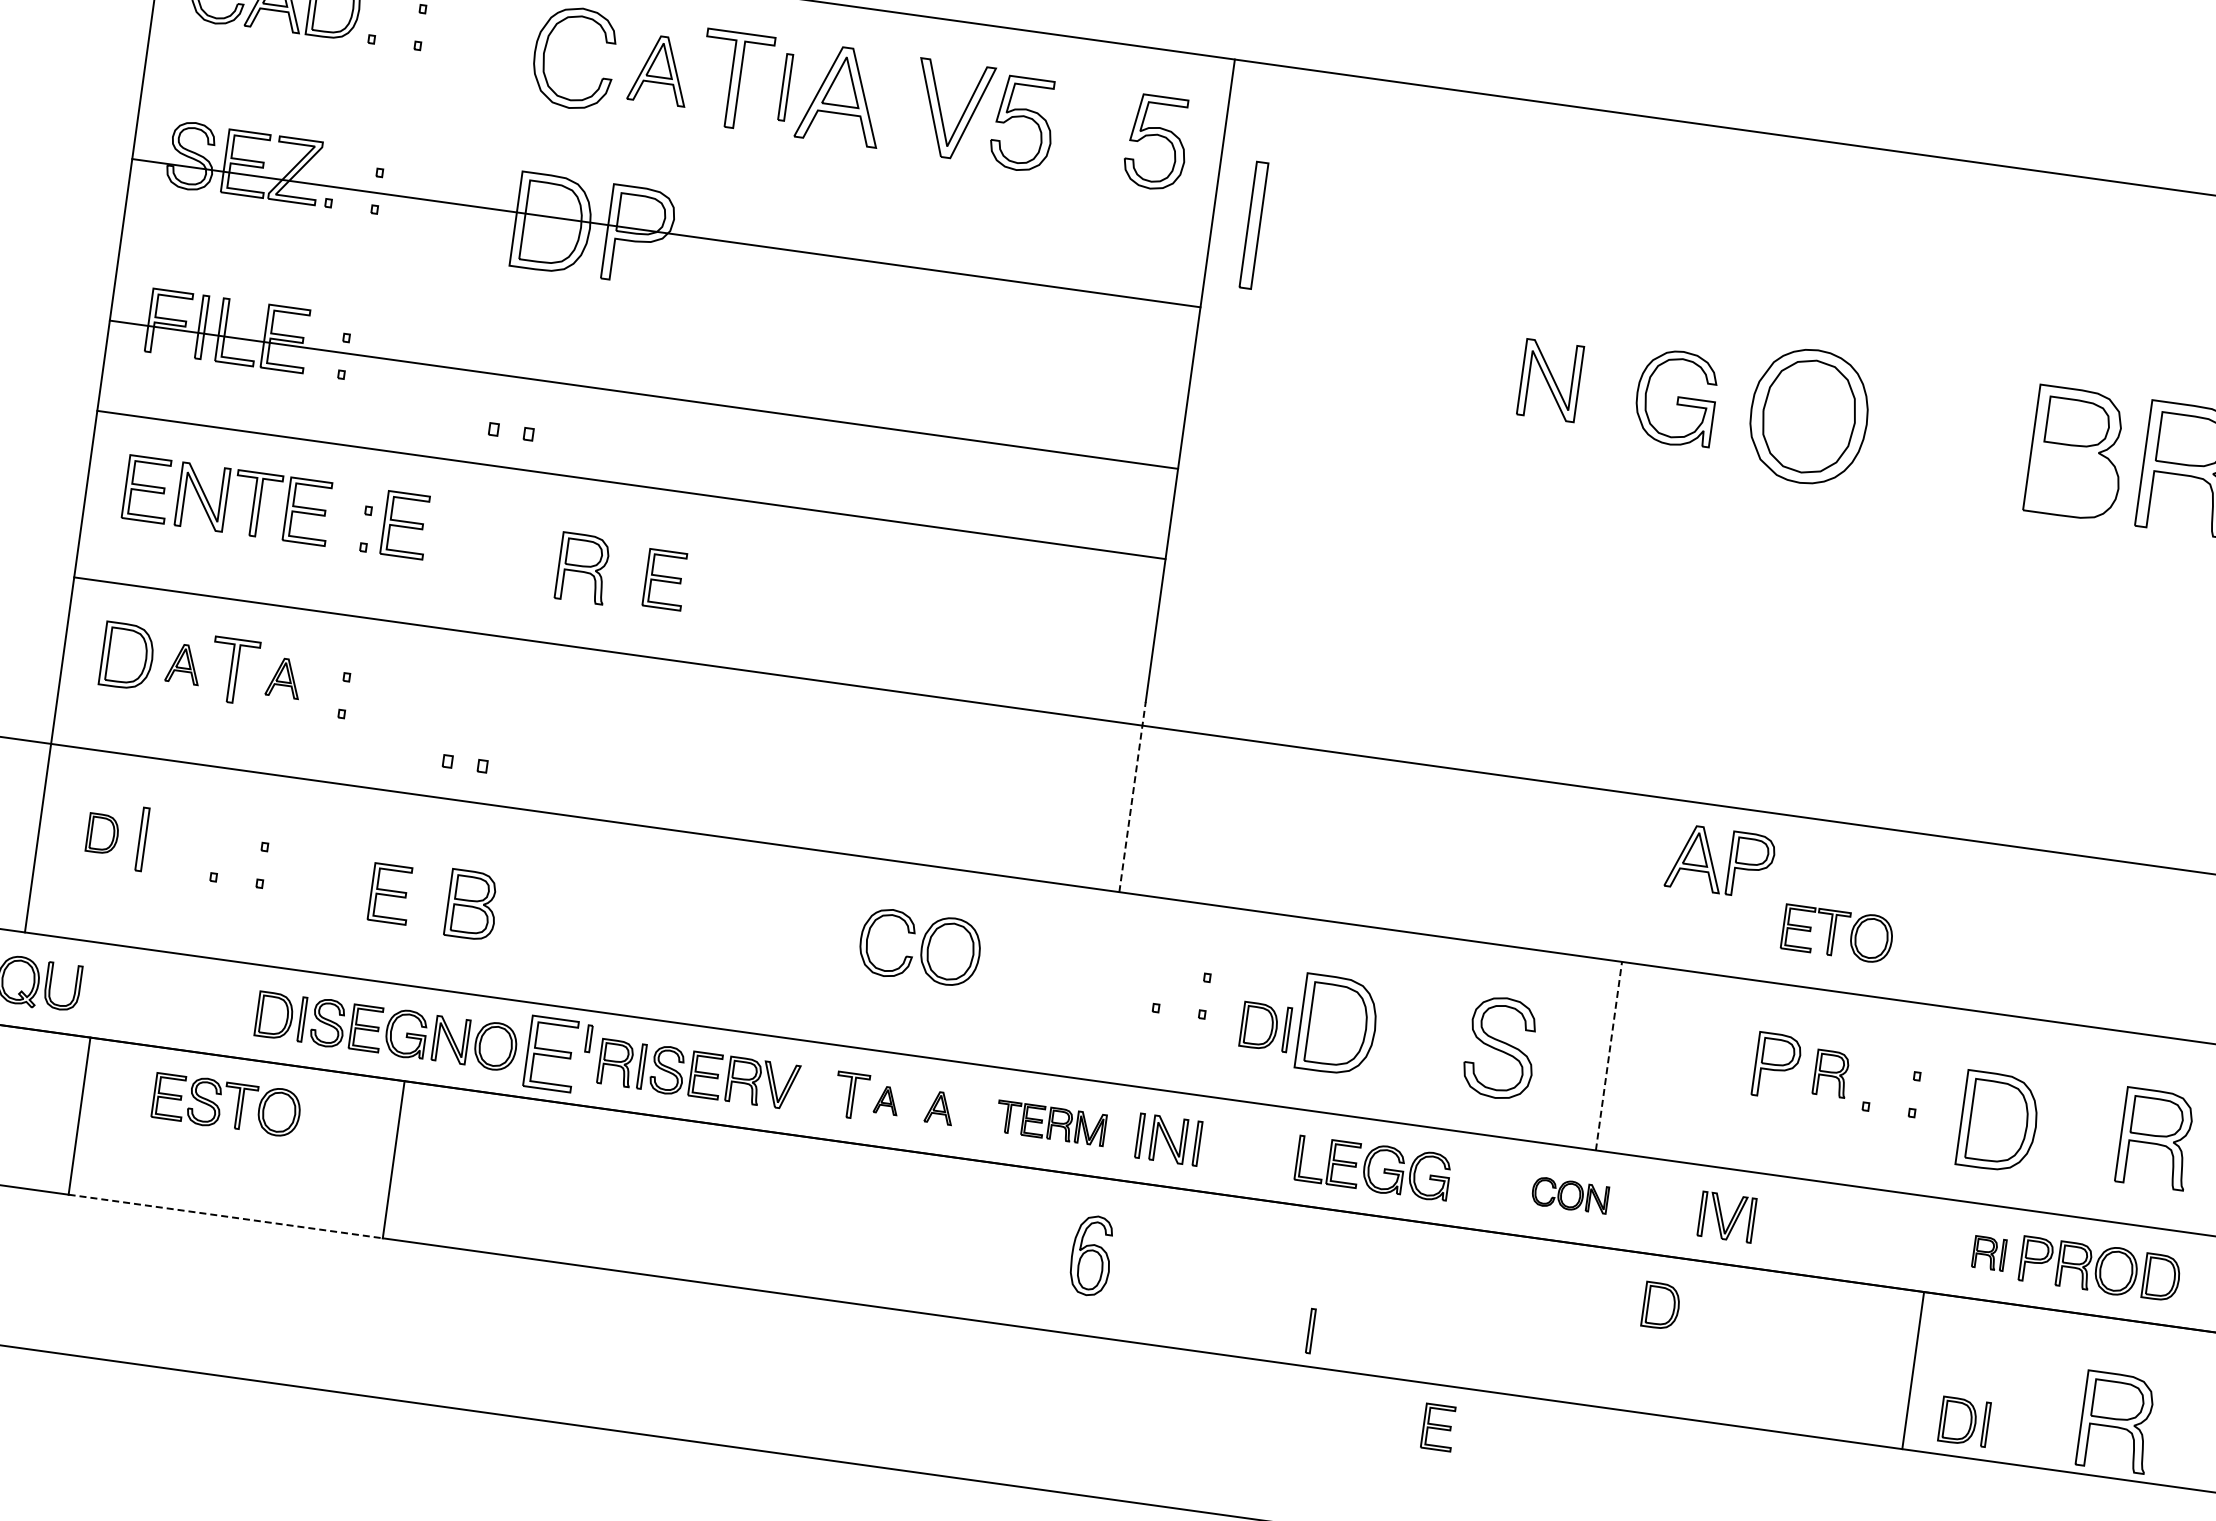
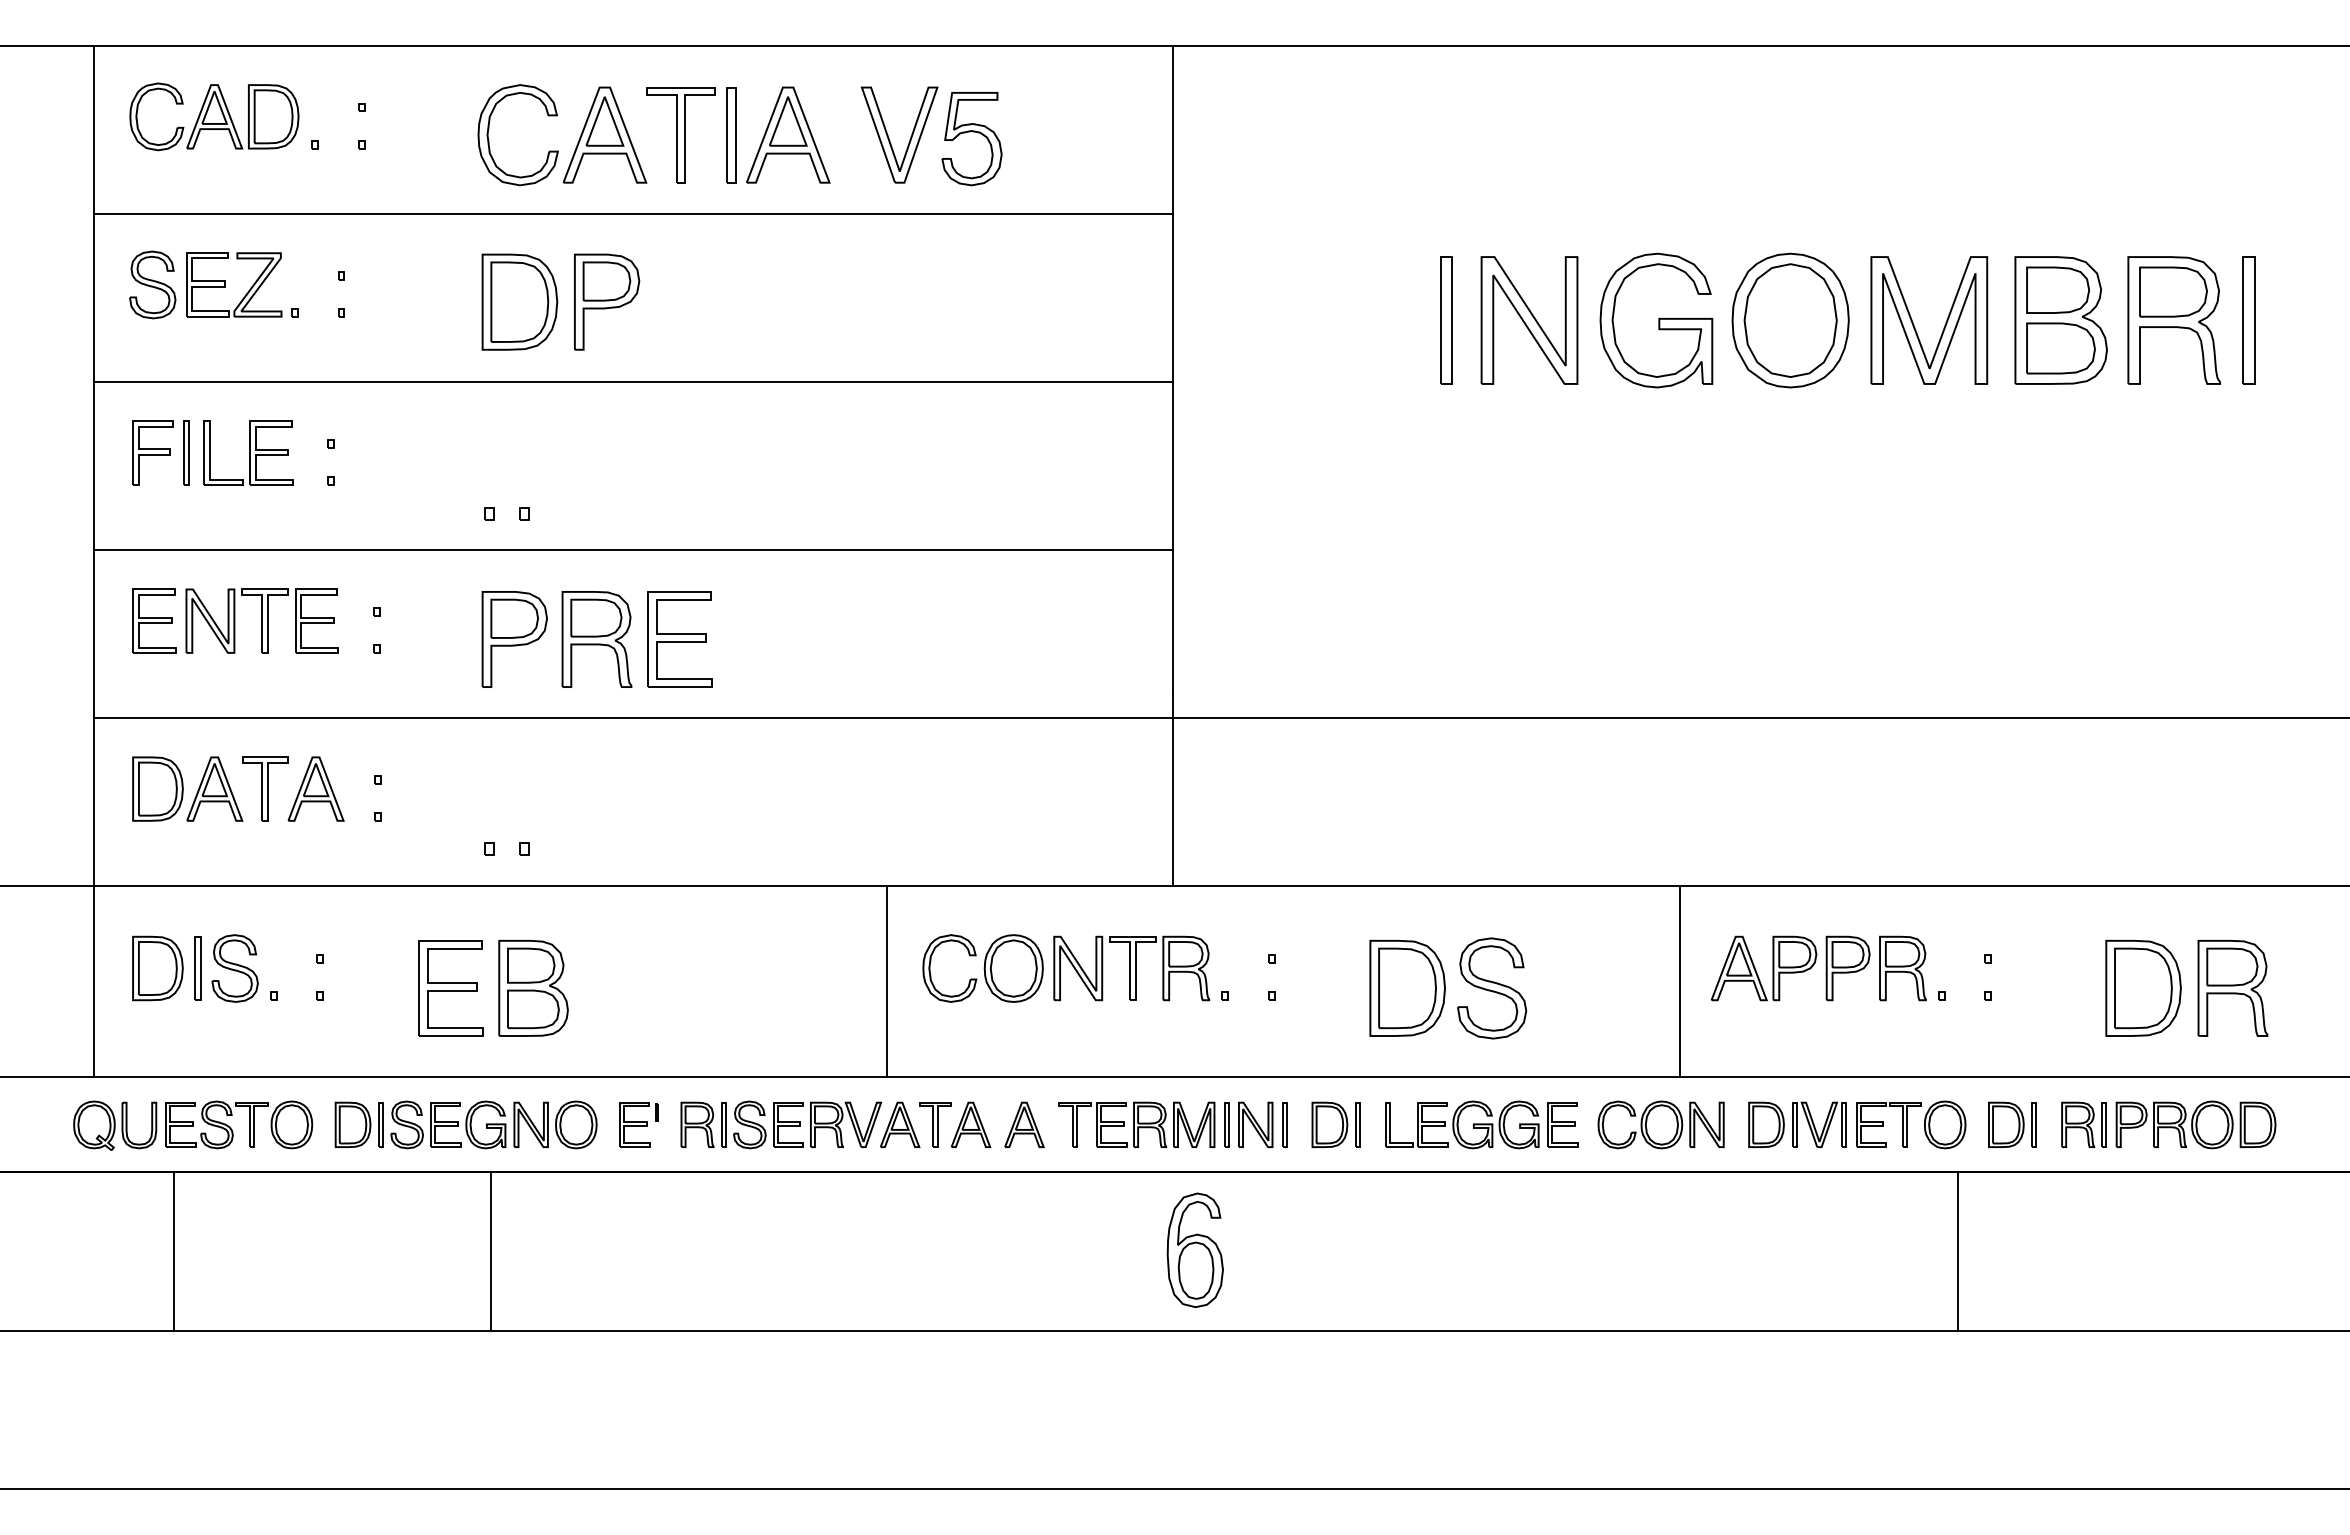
part: (659, 69) -> (604, 134), size x1.43
part: (785, 87) -> (731, 135), size x1.43
part: (1156, 136) -> (1105, 132), removed
part: (1253, 225) -> (1446, 320), moved
line: (666, 232) -> (633, 213), moved
part: (1550, 380) -> (1529, 320), size x1.67
line: (643, 395) -> (633, 382), moved
part: (1676, 398) -> (1656, 320), size x1.43
part: (1931, 437) -> (1914, 324), added
part: (2072, 481) -> (2060, 348), added
part: (405, 524) -> (415, 620), removed
part: (501, 557) -> (514, 639), added
part: (582, 568) -> (596, 639), size x1.43
part: (664, 579) -> (679, 639), size x1.67
part: (183, 663) -> (214, 788), size x1.67
part: (283, 677) -> (315, 788), size x1.67
line: (1132, 797) -> (1172, 790), dashed -> solid
part: (102, 833) -> (157, 968), size x1.67
part: (178, 844) -> (234, 968), added
part: (1713, 864) -> (1757, 972), moved
part: (389, 893) -> (450, 988), size x1.67
part: (472, 904) -> (533, 987), size x1.43
part: (1838, 933) -> (1911, 1124), moved
line: (823, 947) -> (887, 981), added
part: (1067, 967) -> (1131, 968), added
part: (1264, 1026) -> (1335, 1124), moved
part: (1501, 1048) -> (1492, 988), moved
part: (557, 1054) -> (638, 1124), size x0.62
line: (1609, 1056) -> (1680, 981), dashed -> solid
part: (1830, 1073) -> (1902, 968), size x1.43
part: (816, 1090) -> (900, 1124), added
part: (886, 1100) -> (970, 1124), size x1.67
part: (939, 1107) -> (1024, 1124), size x1.43
part: (219, 1108) -> (232, 1129), moved
part: (1998, 1121) -> (2143, 987), moved
part: (1050, 1122) -> (1136, 1124), size x1.43
part: (1569, 1194) -> (1660, 1124), size x1.67
line: (226, 1216) -> (332, 1330), dashed -> solid
part: (1988, 1253) -> (2083, 1124), size x1.43
part: (1090, 1255) -> (1194, 1250), size x1.43
part: (1661, 1305) -> (1766, 1124), moved
part: (1310, 1330) -> (1422, 1294), removed
line: (1912, 1369) -> (1957, 1250), moved
part: (1964, 1421) -> (2012, 1124), moved
part: (2115, 1421) -> (2232, 1273), removed
part: (1438, 1427) -> (1562, 1124), moved

